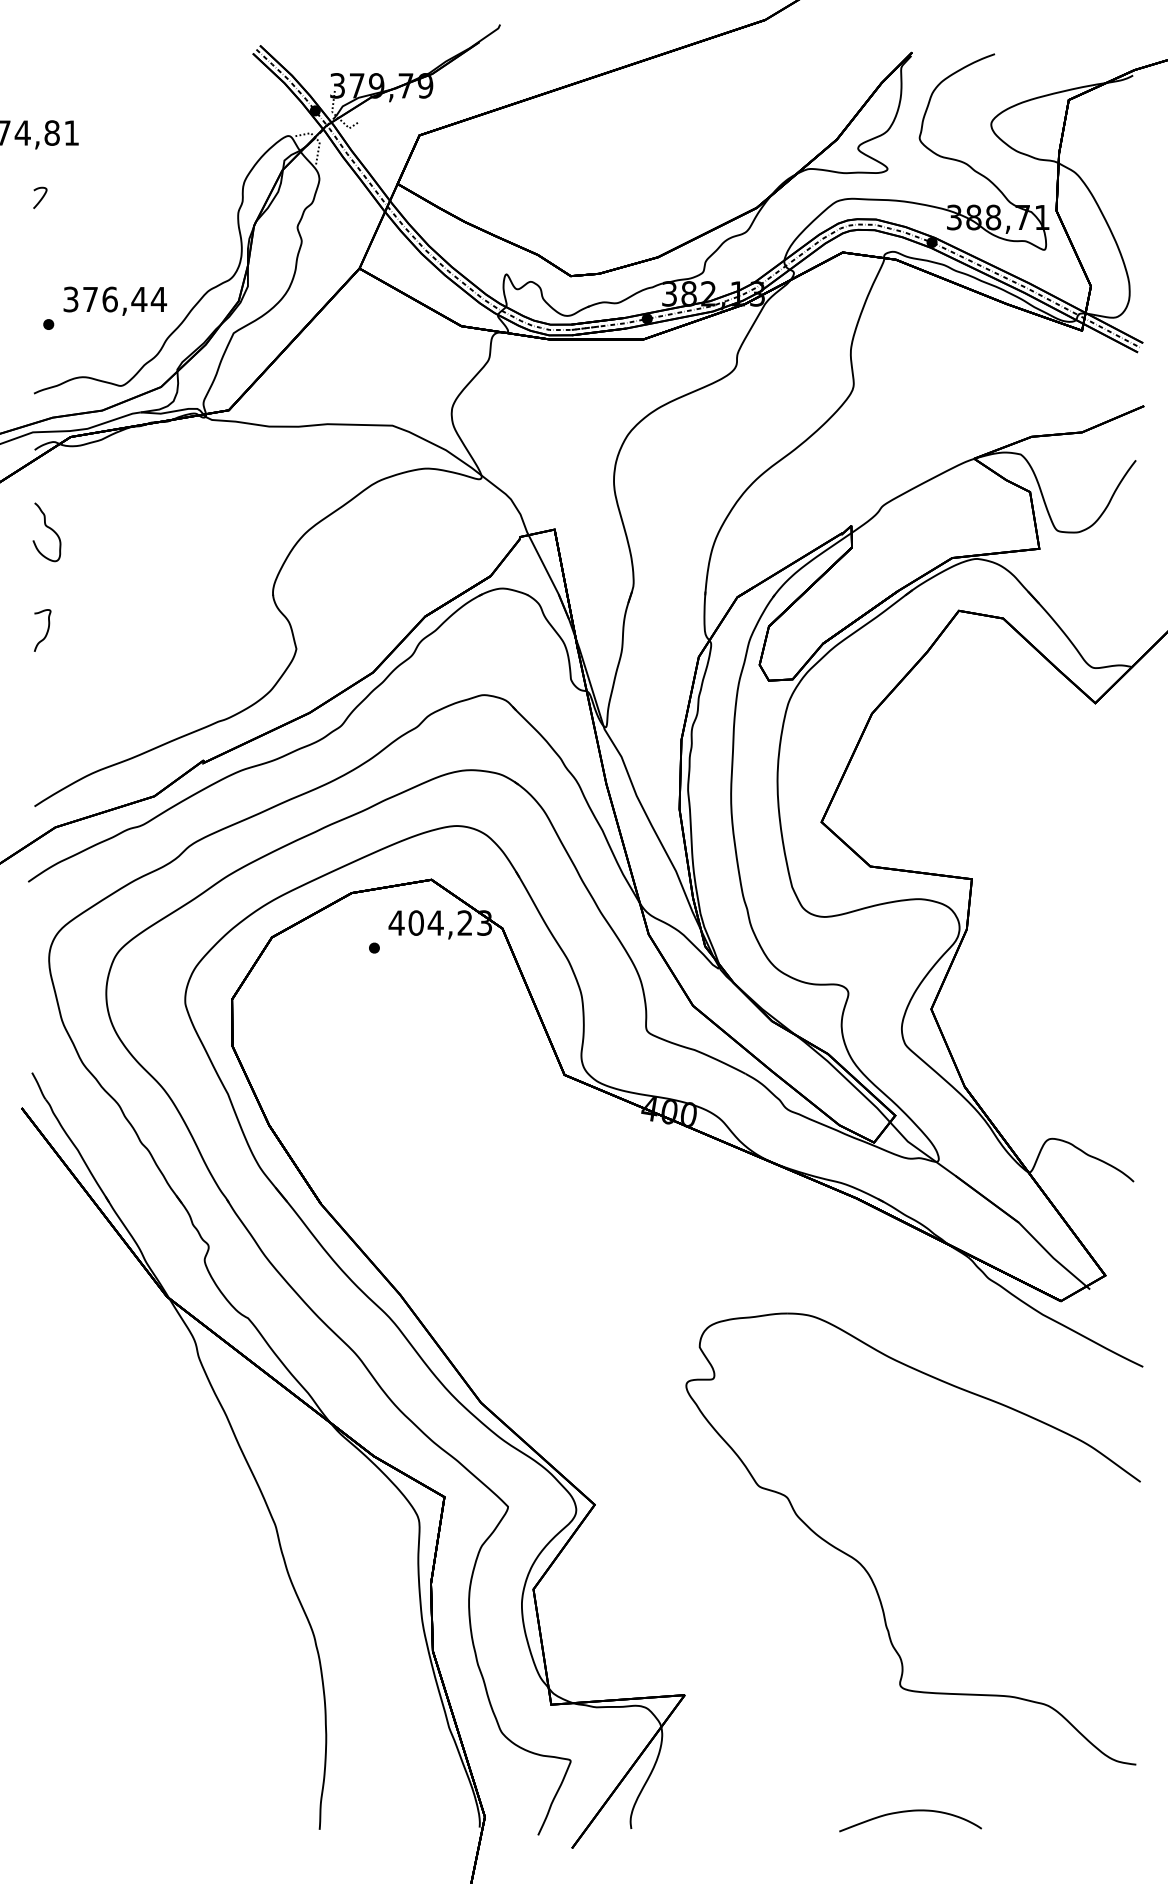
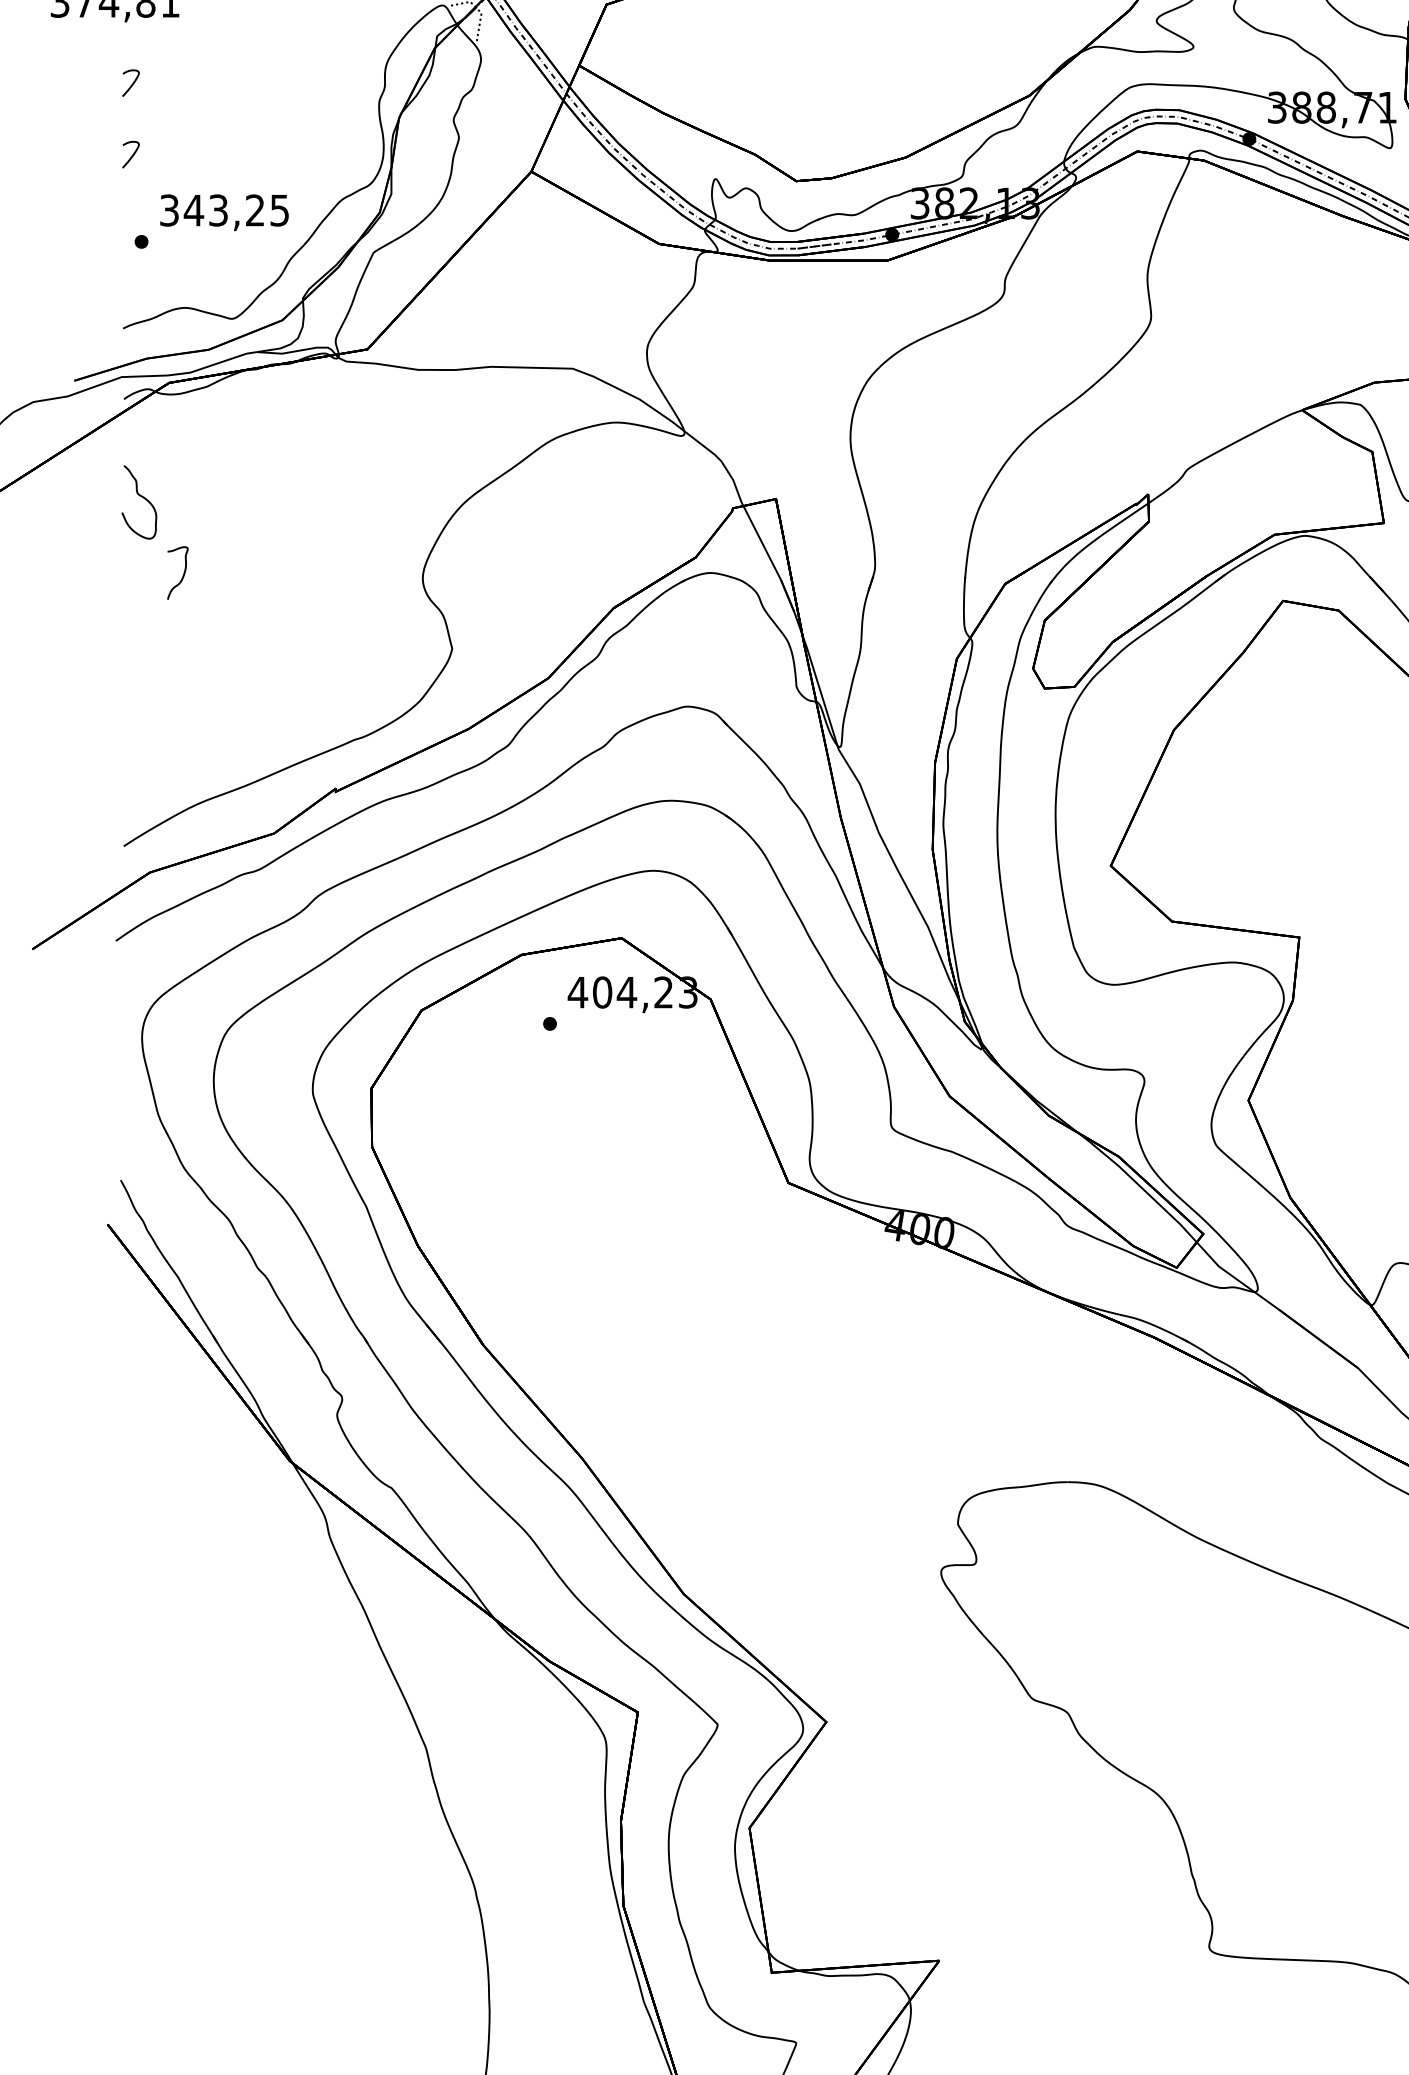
curve: (41, 254) -> (132, 154), added
text: (124, 299) -> (236, 210), 376,44 -> 343,25
curve: (46, 631) -> (182, 574), moved

